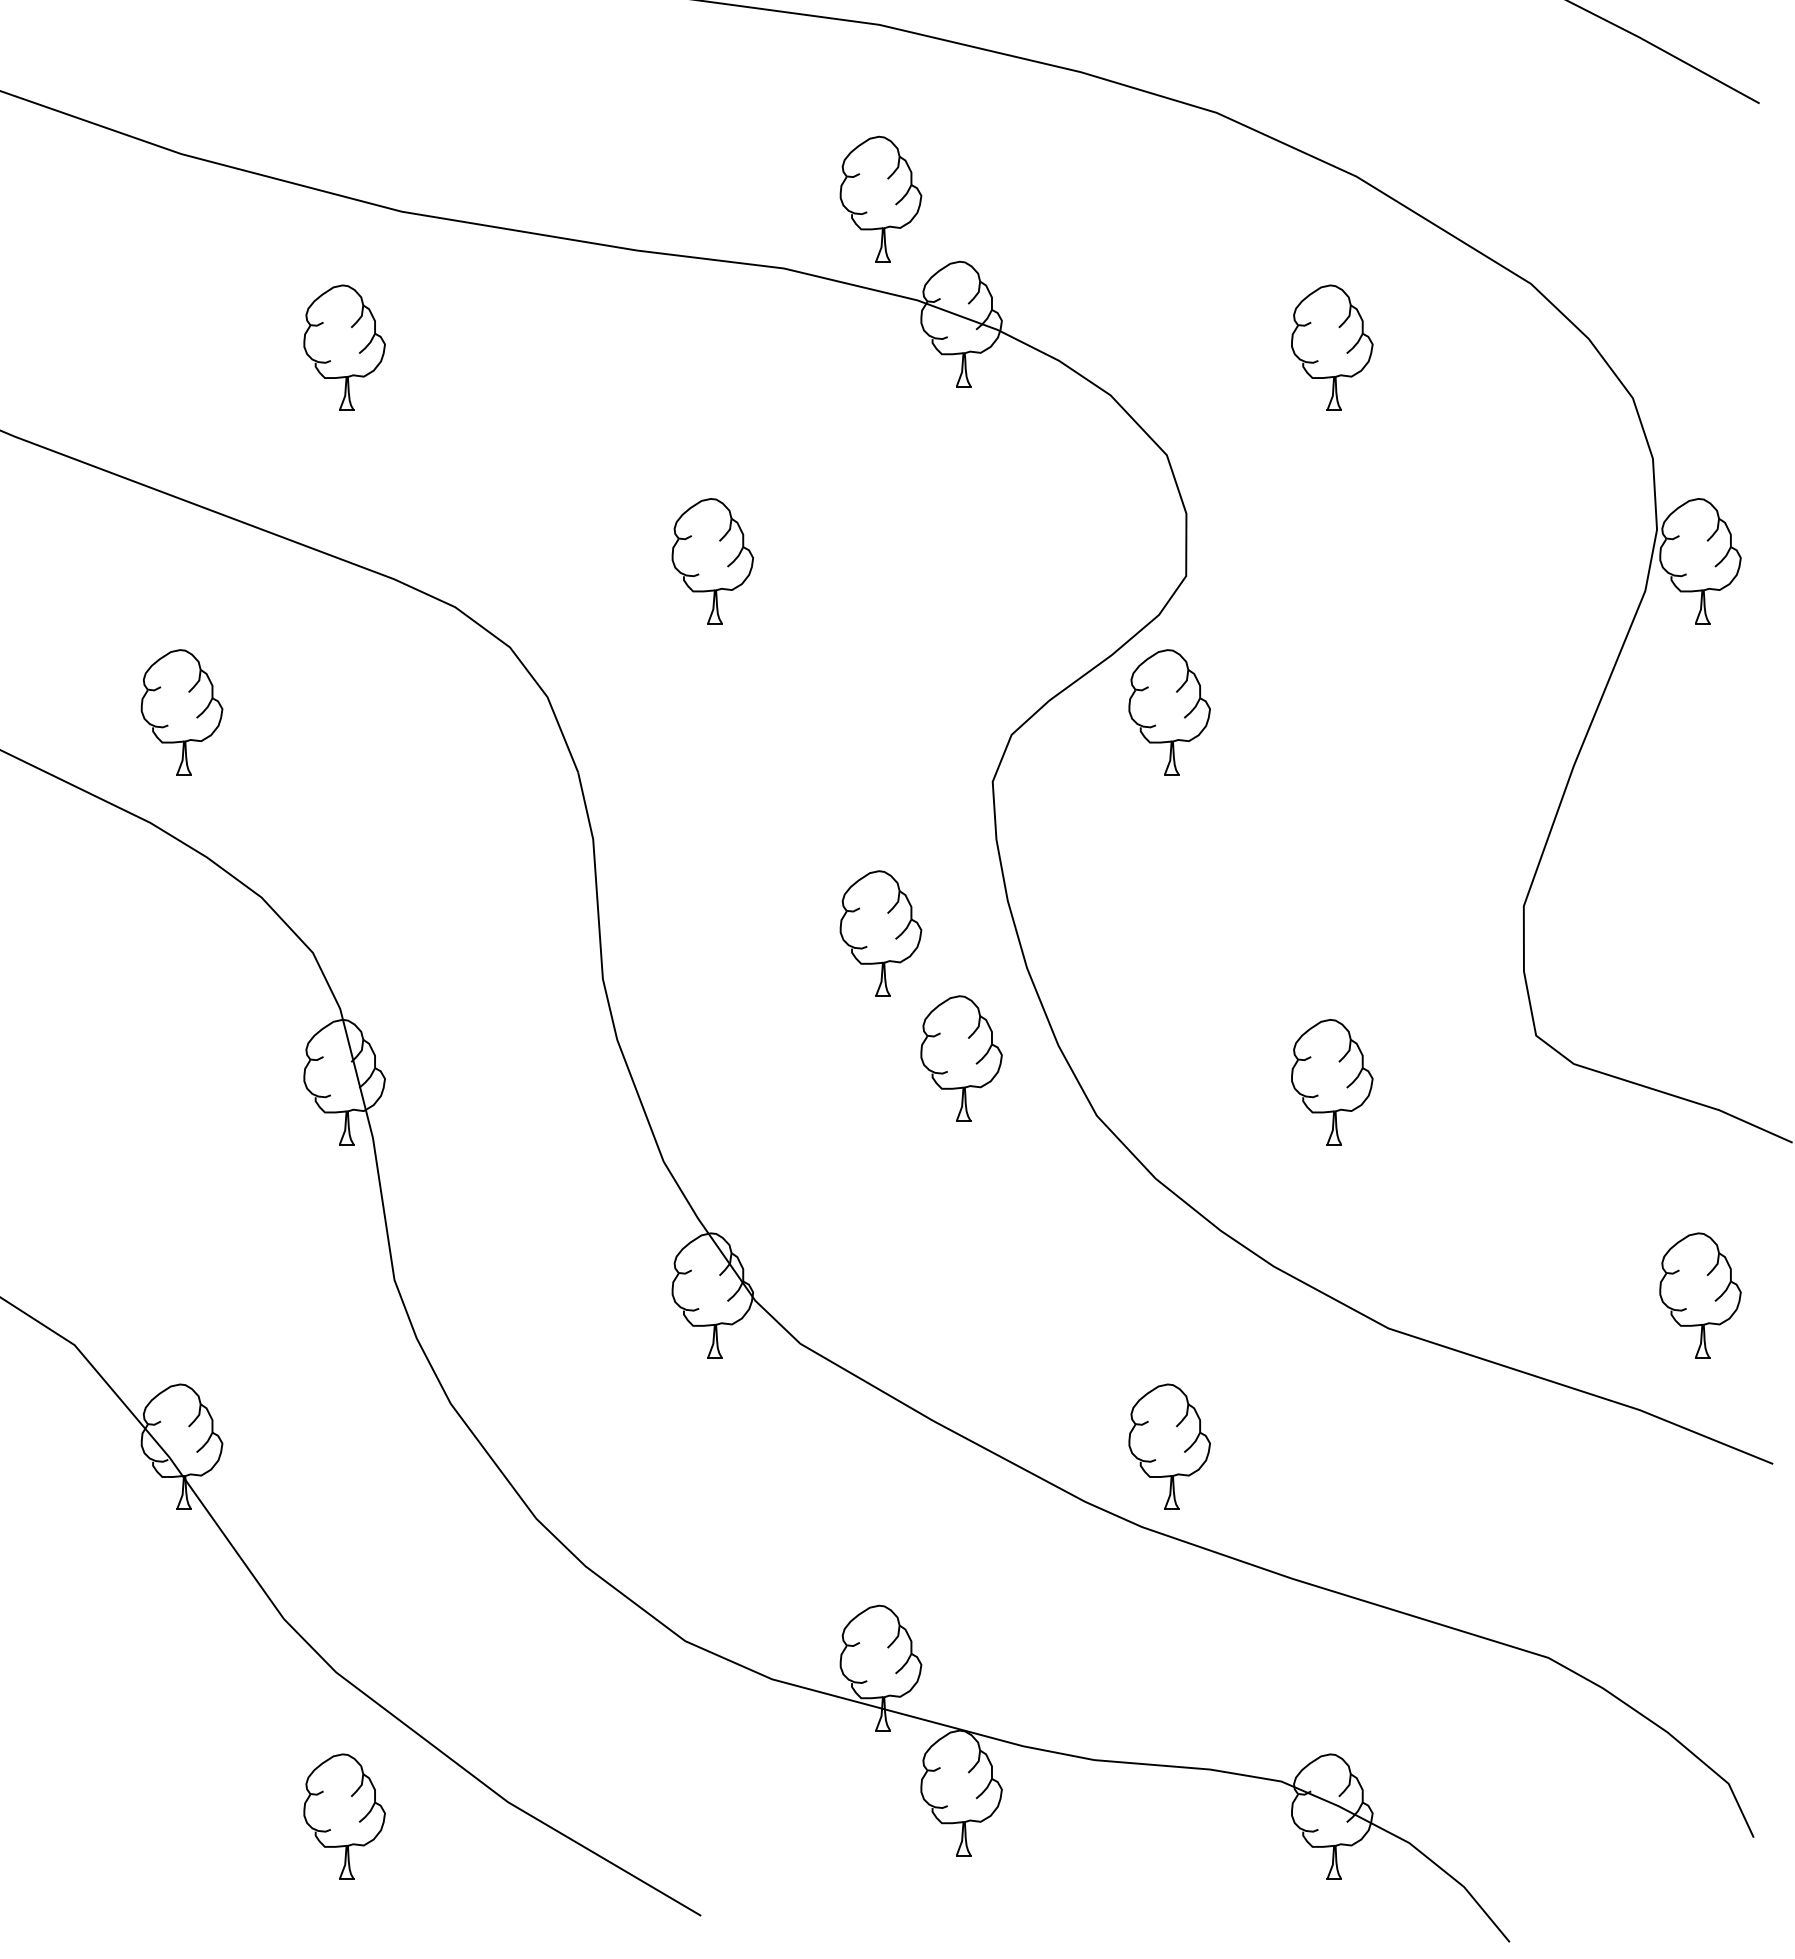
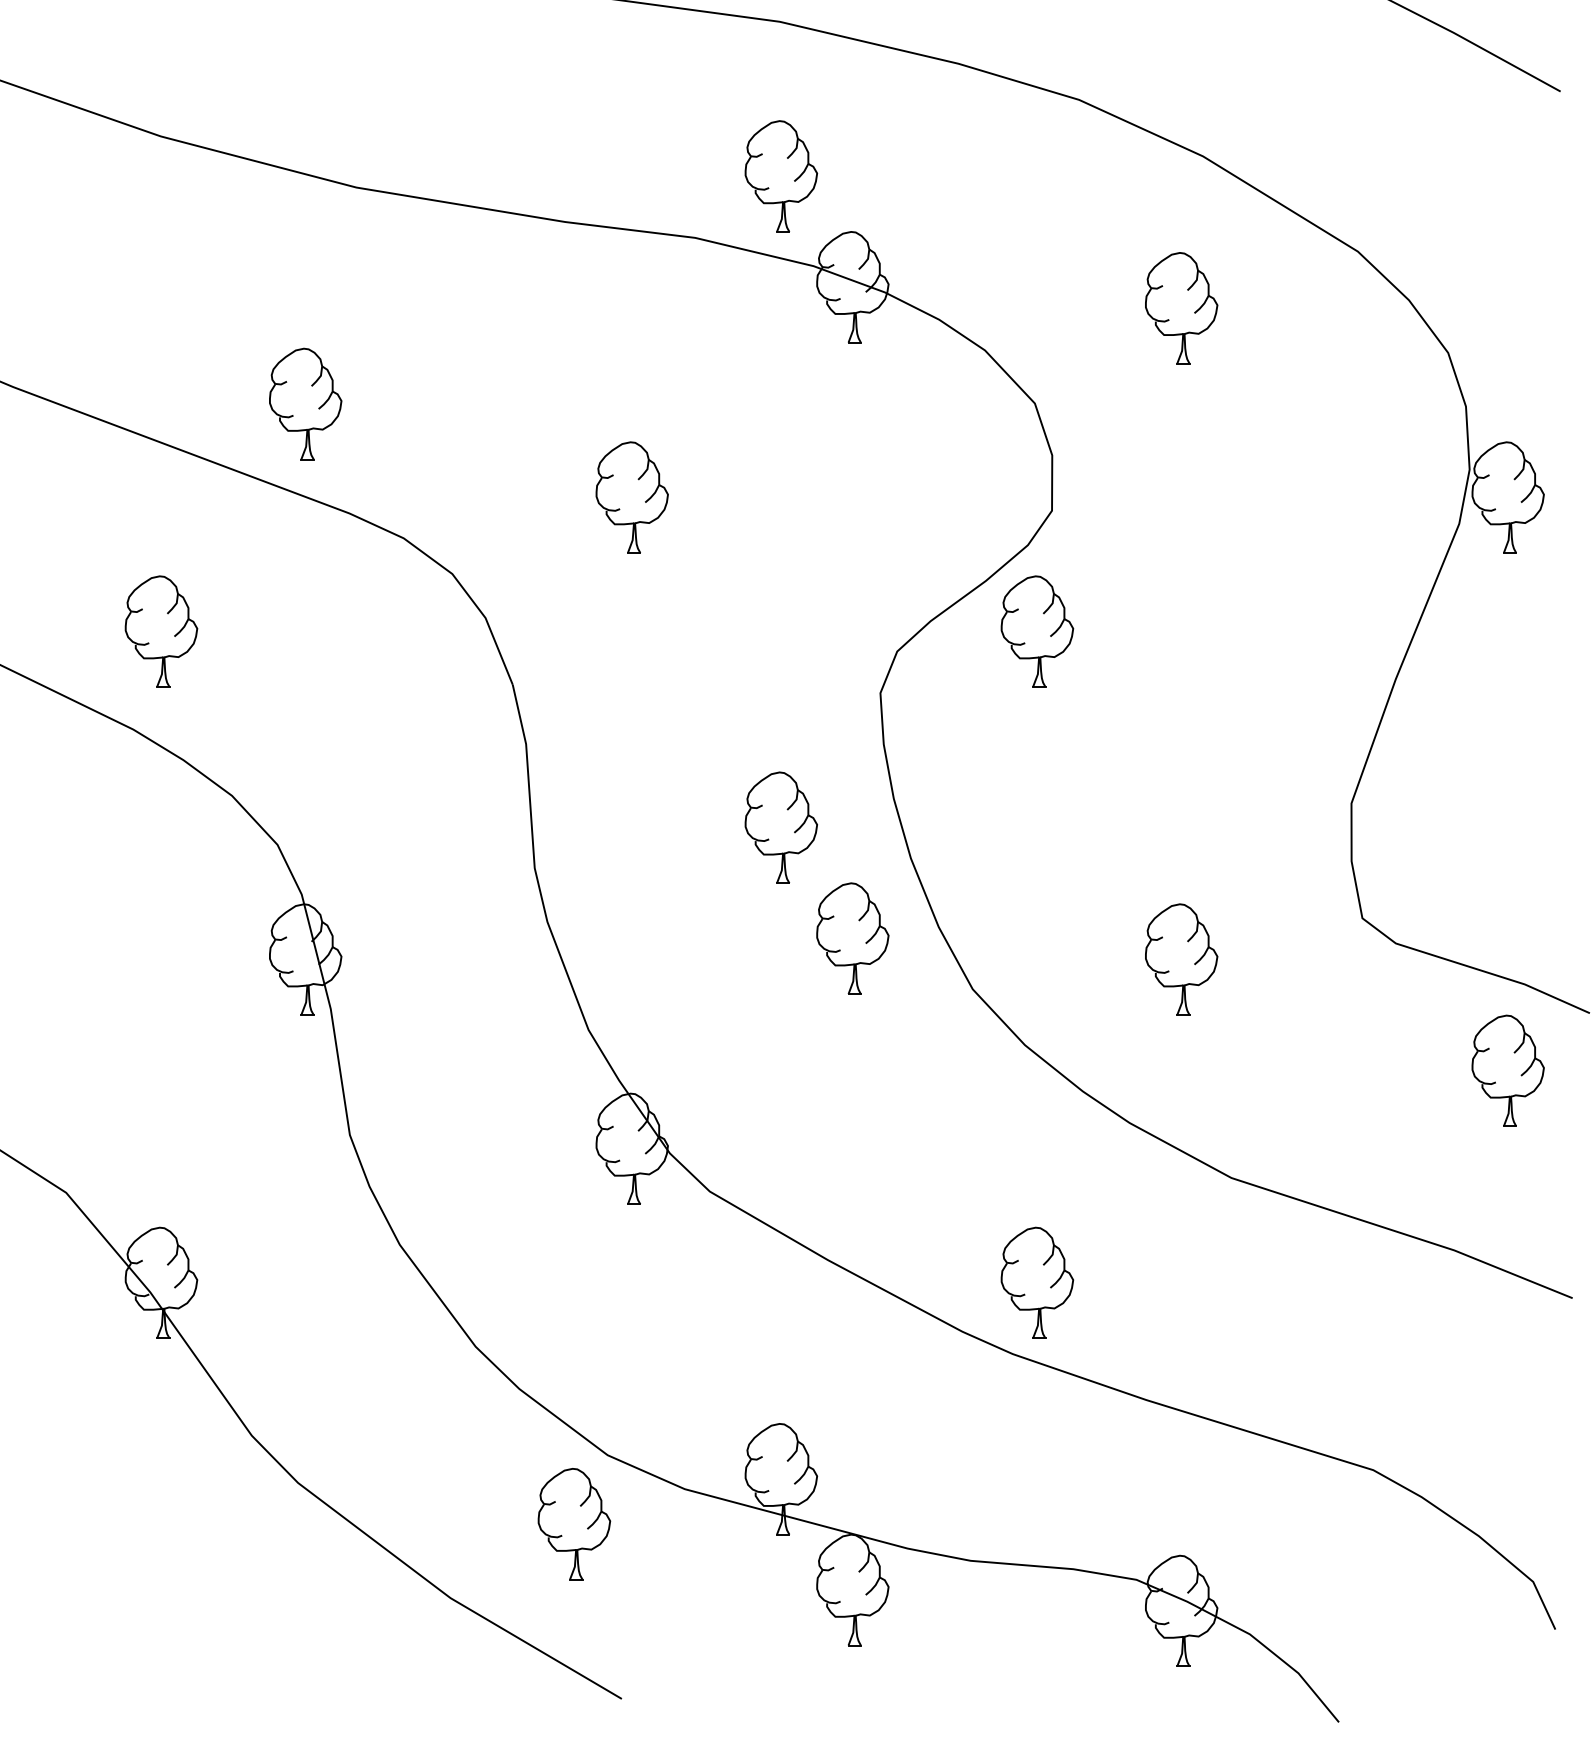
part: (344, 347) -> (305, 403), moved
part: (1700, 1295) -> (1508, 1070), moved
part: (344, 1816) -> (574, 1523), moved

